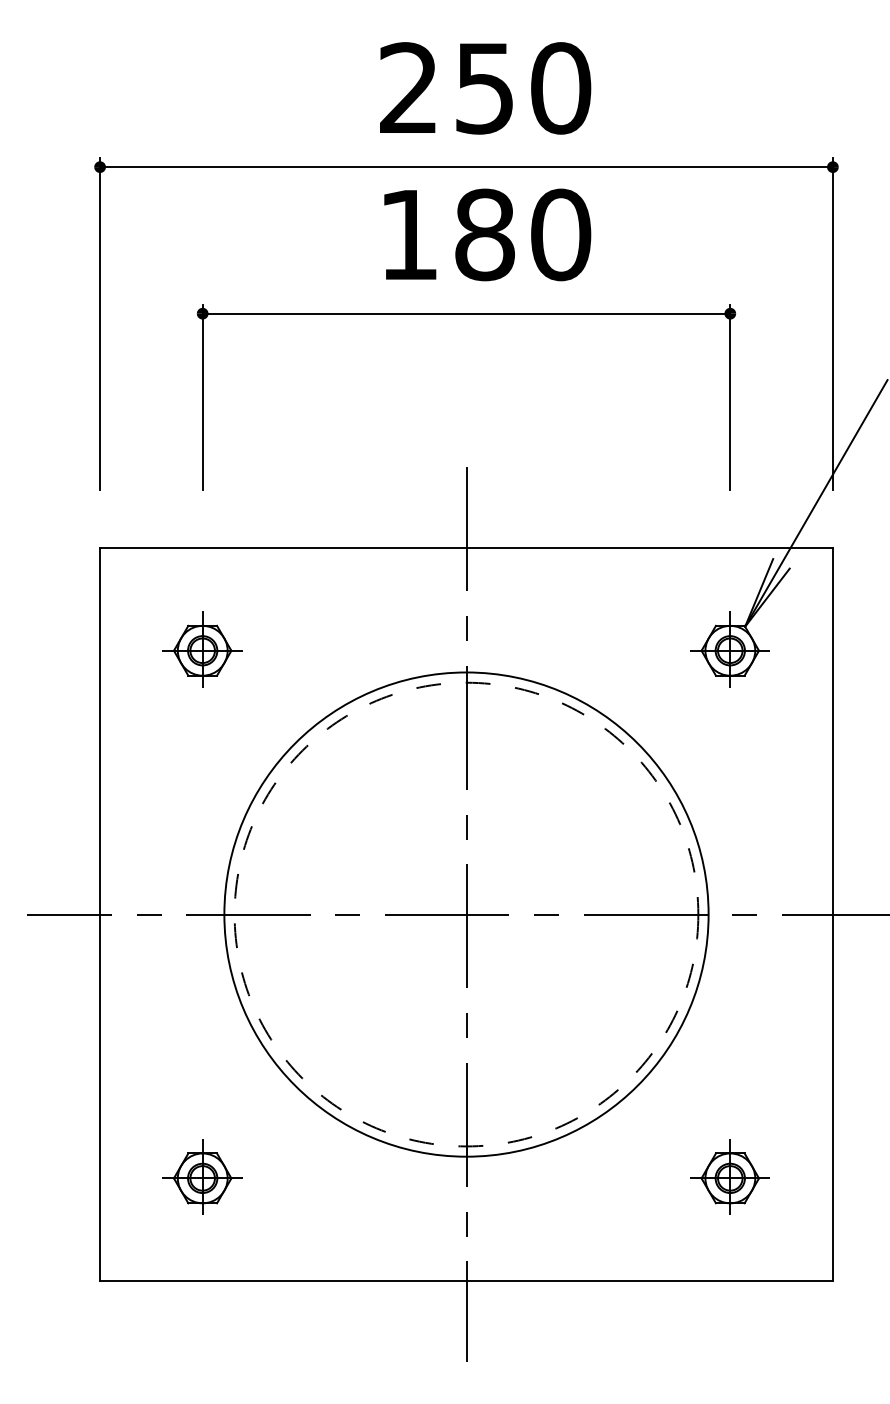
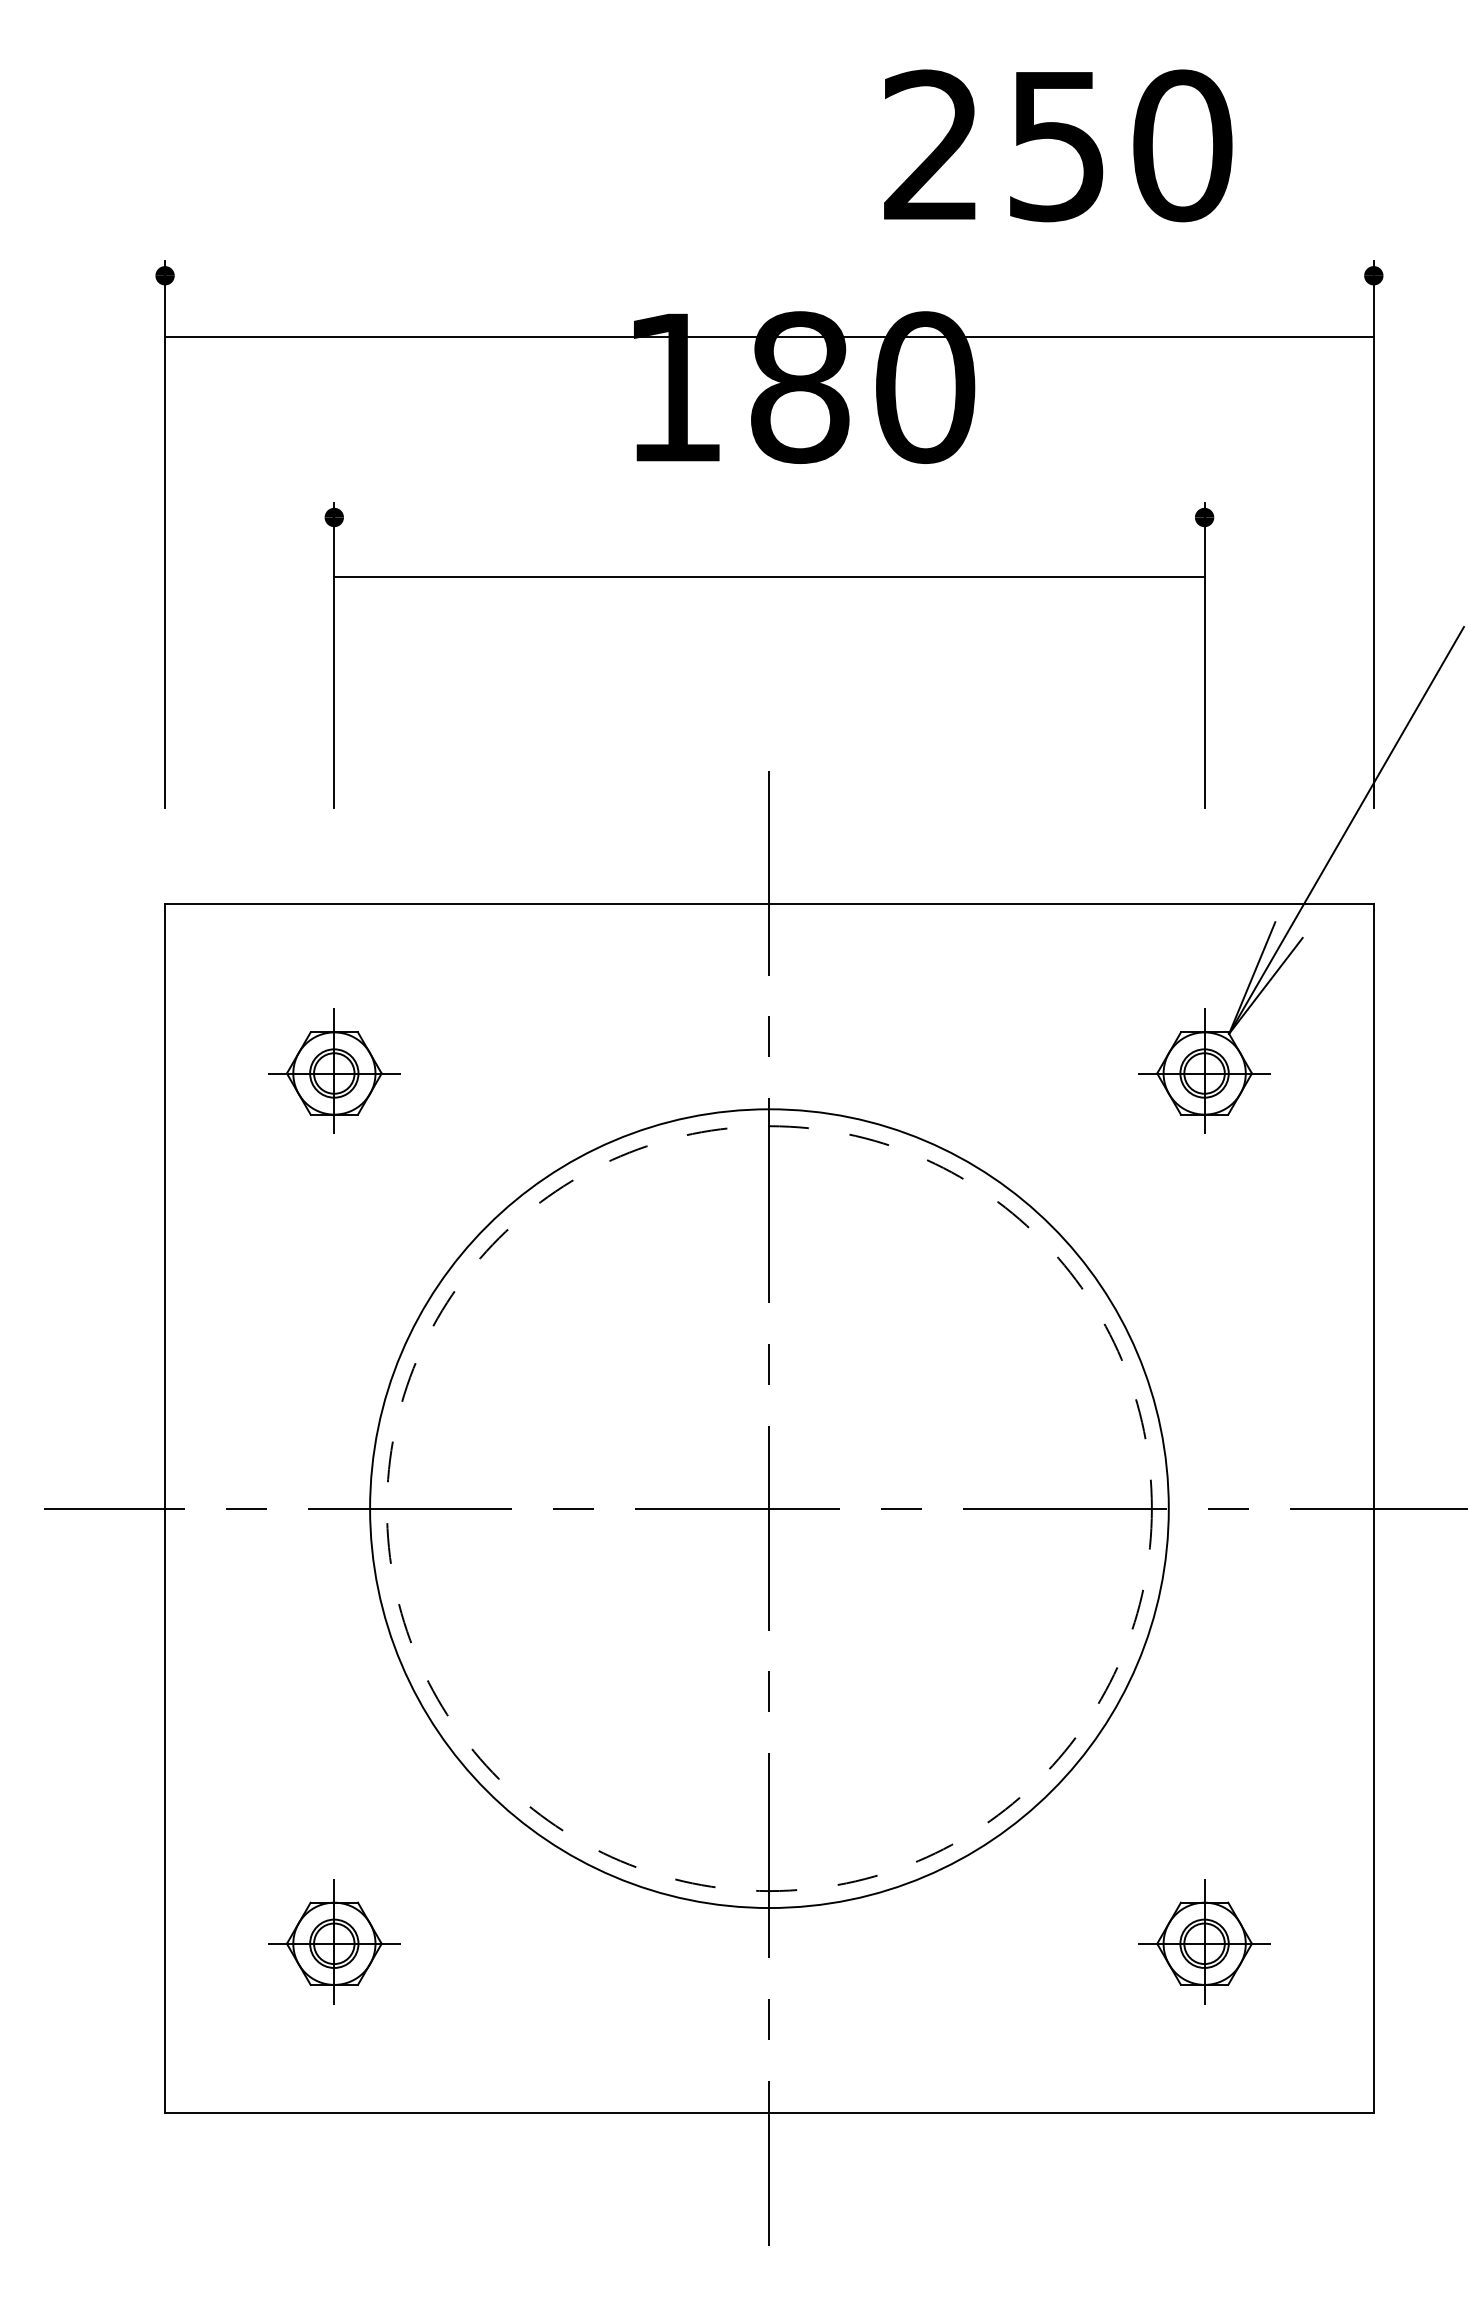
text: (485, 88) -> (1058, 146), moved
line: (466, 167) -> (769, 337), moved
line: (466, 313) -> (769, 576), moved

